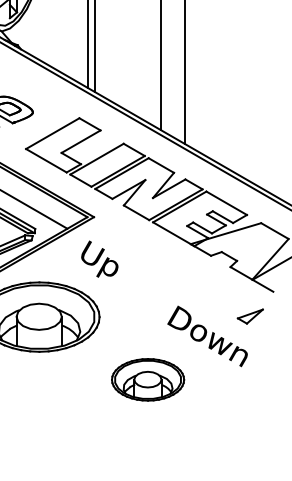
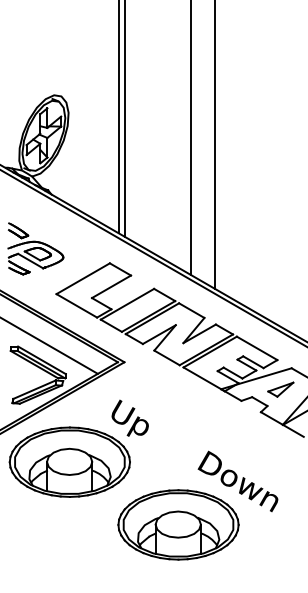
text: (99, 258) -> (129, 417), moved
part: (250, 316) -> (280, 389), moved
part: (148, 379) -> (178, 524), size x1.67

